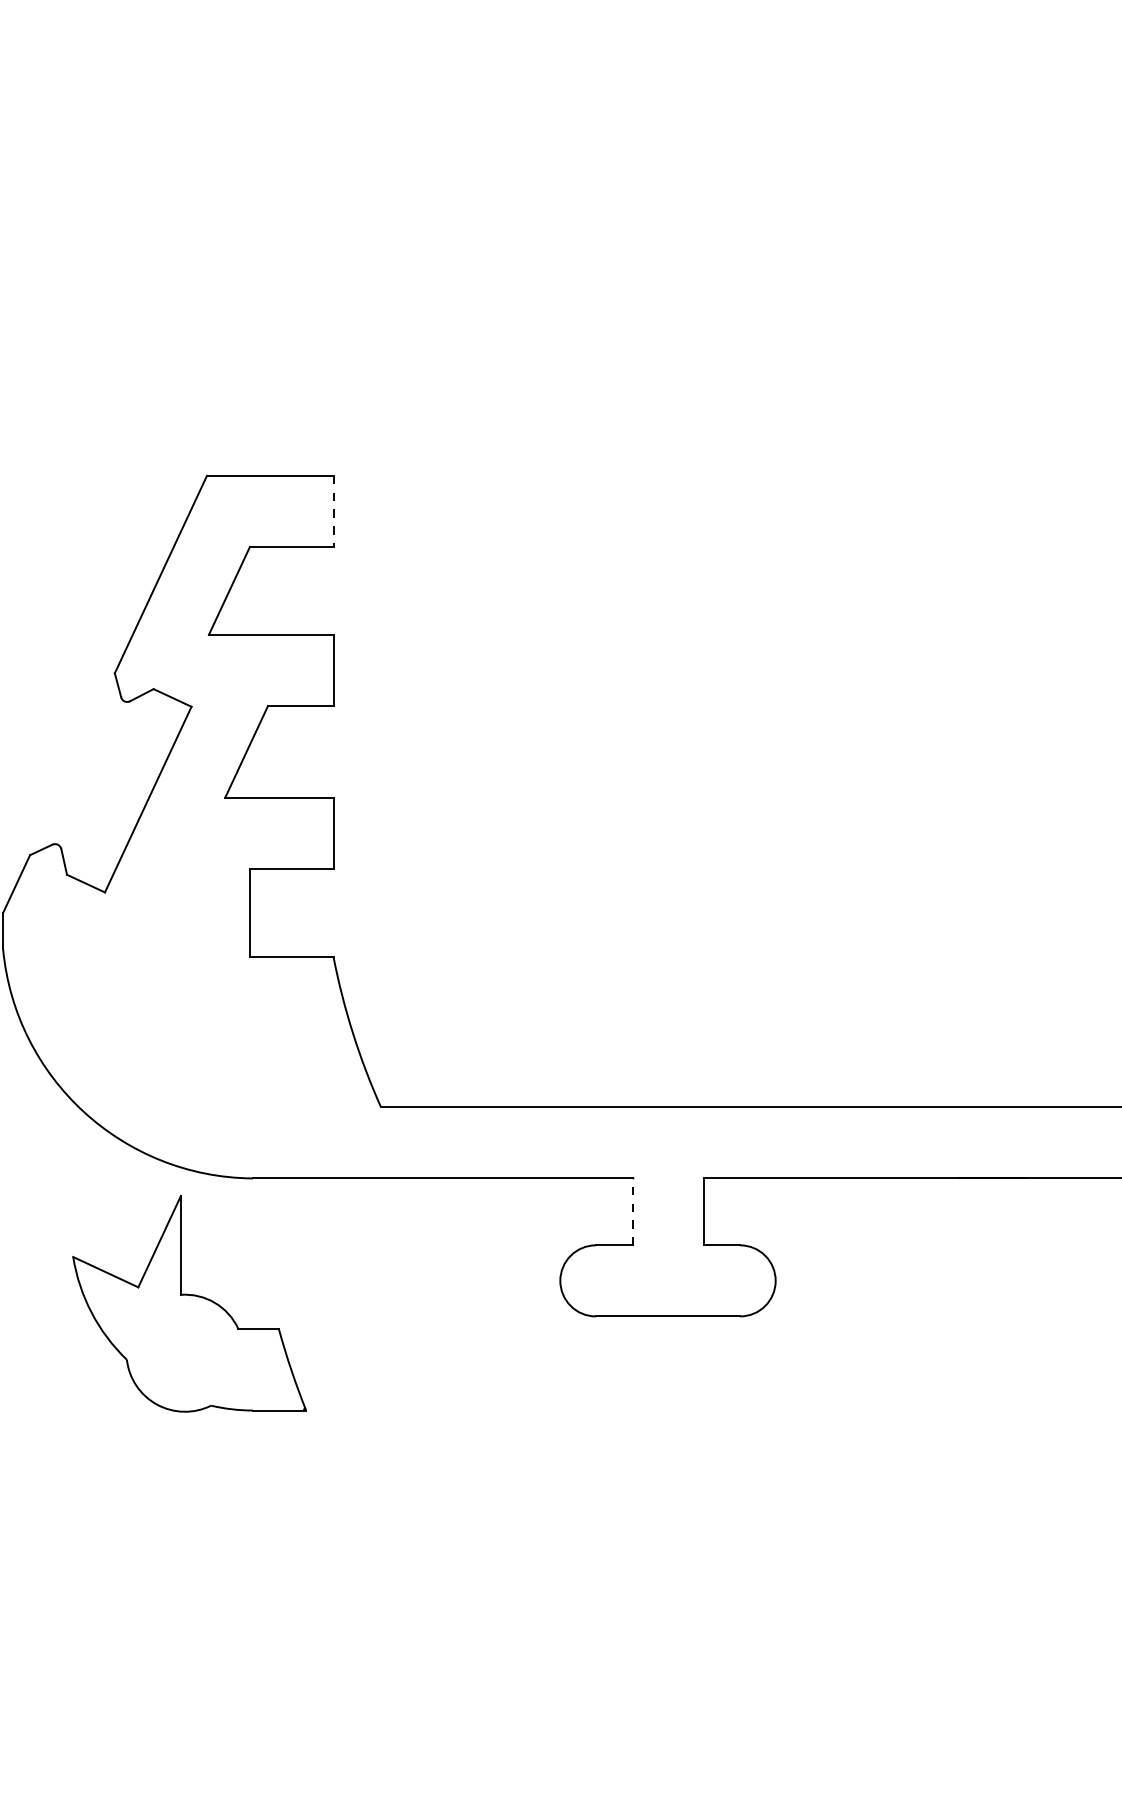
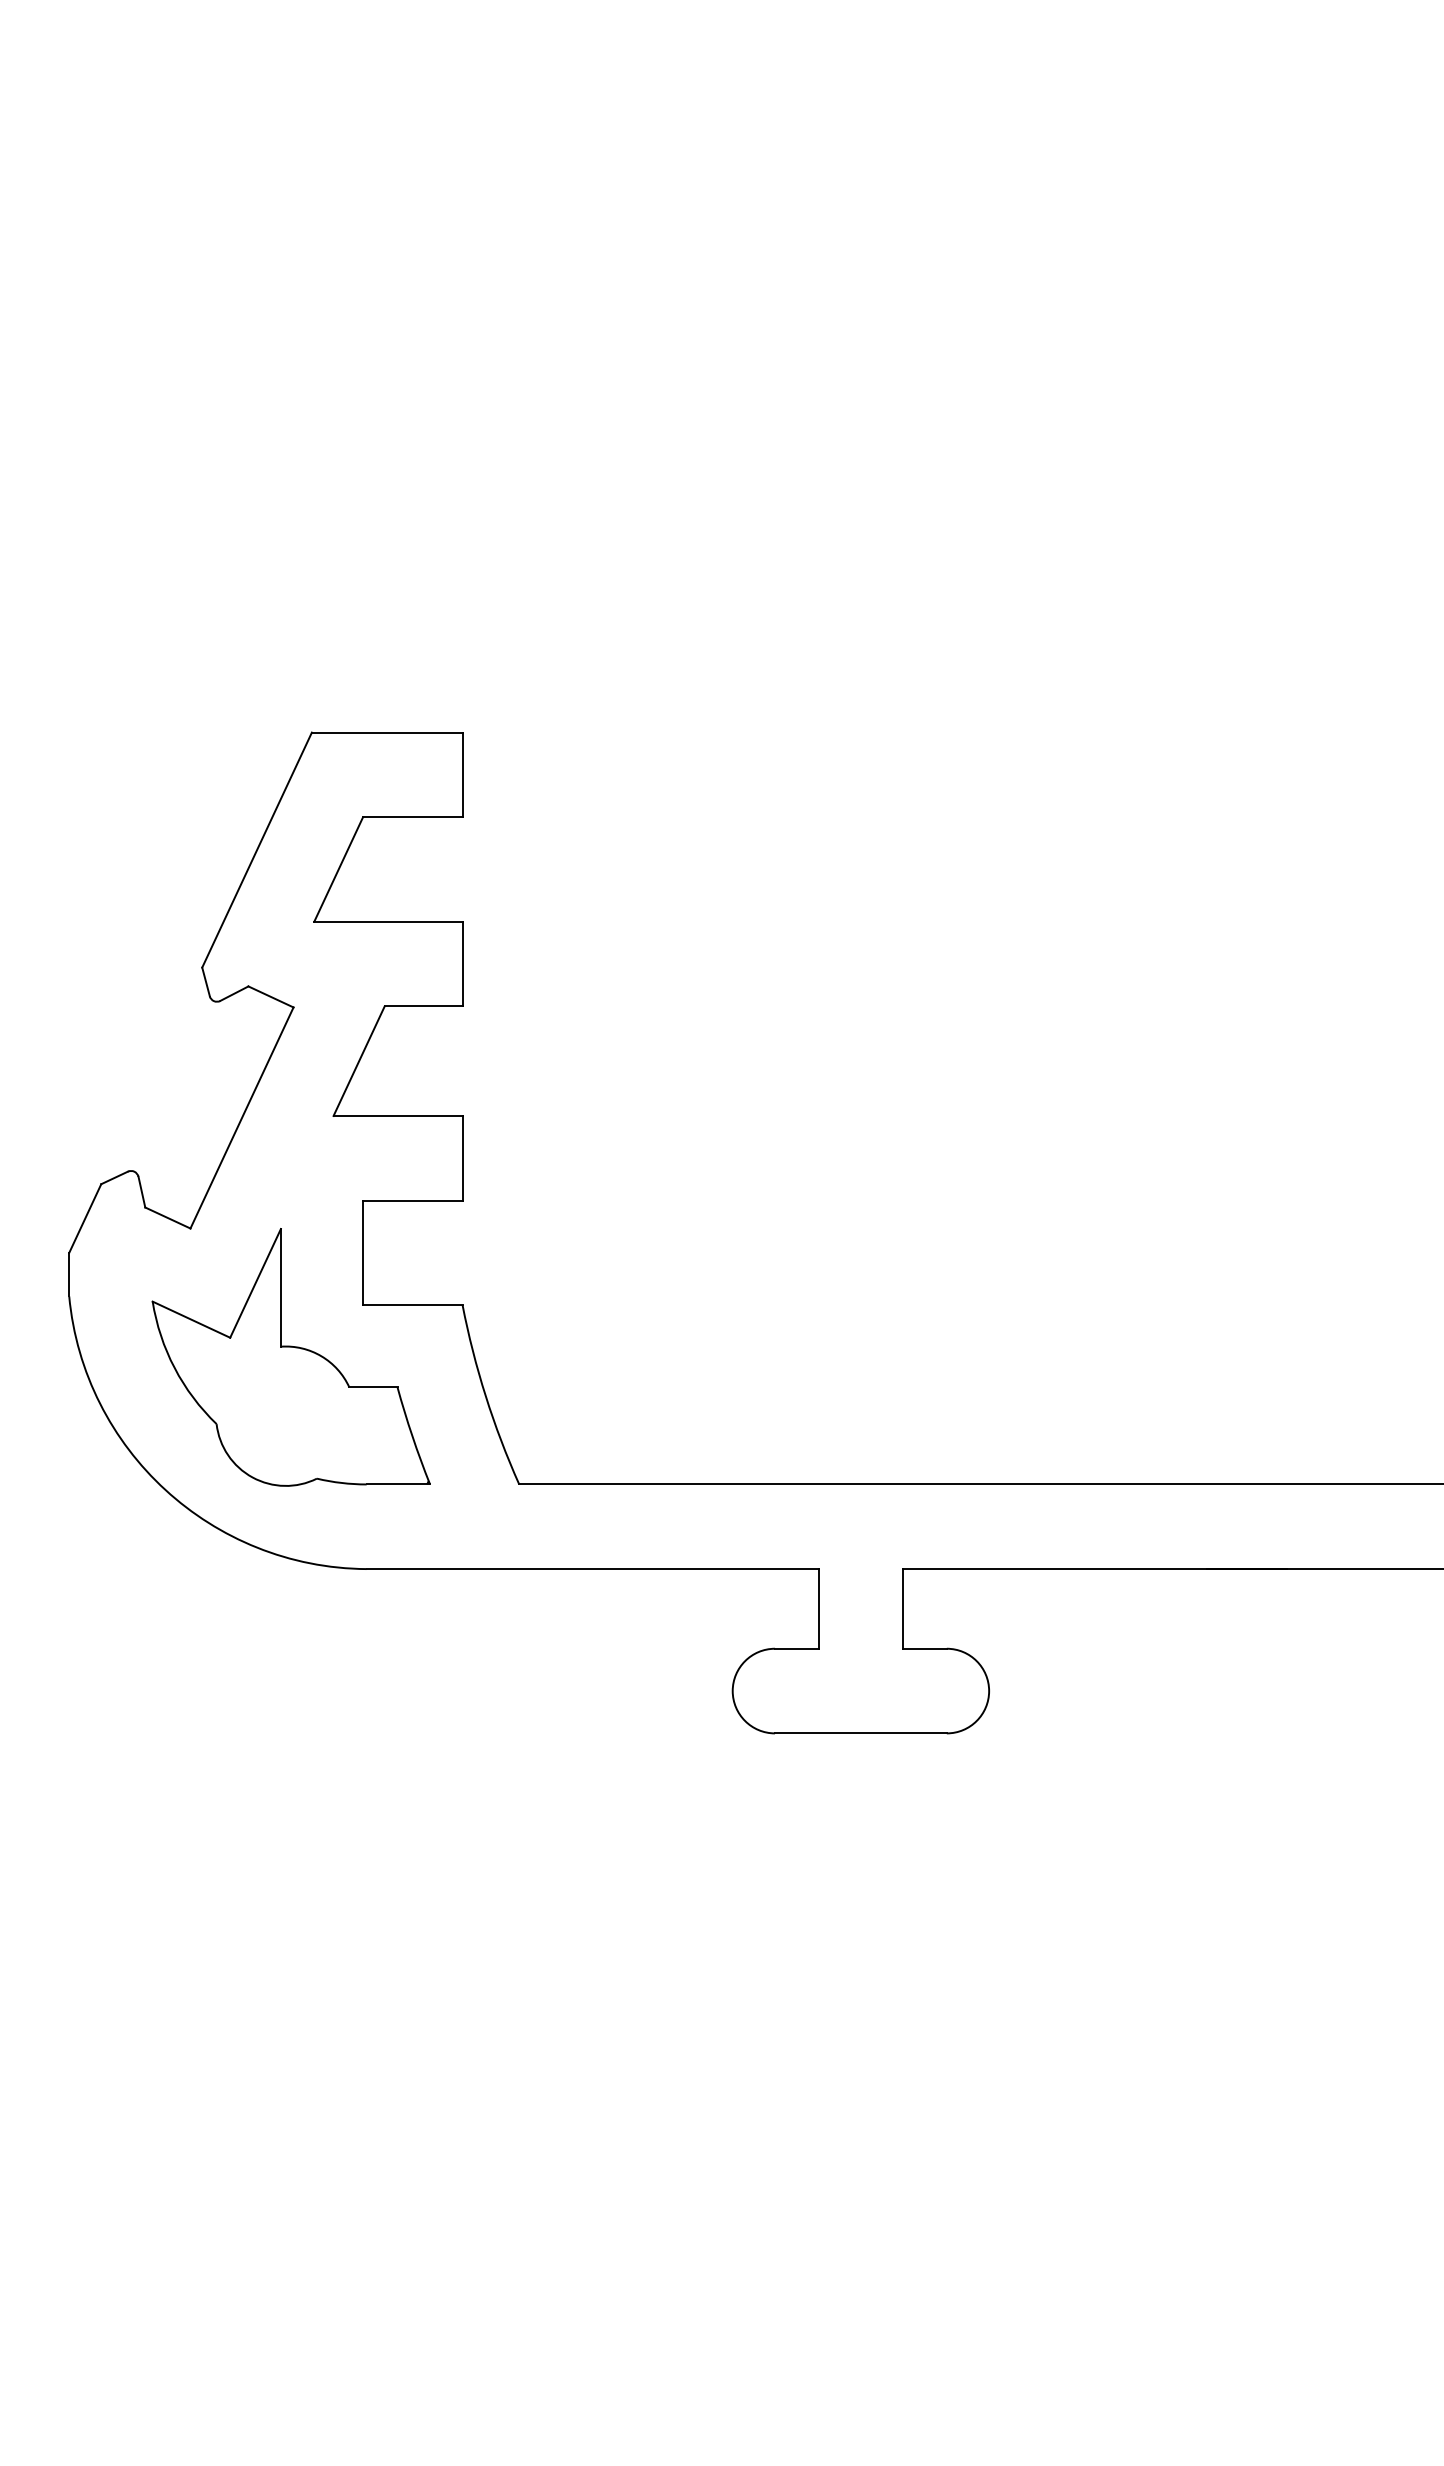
line: (333, 511) -> (462, 775), dashed -> solid
line: (632, 1211) -> (818, 1608), dashed -> solid
part: (188, 1303) -> (290, 1357), moved

